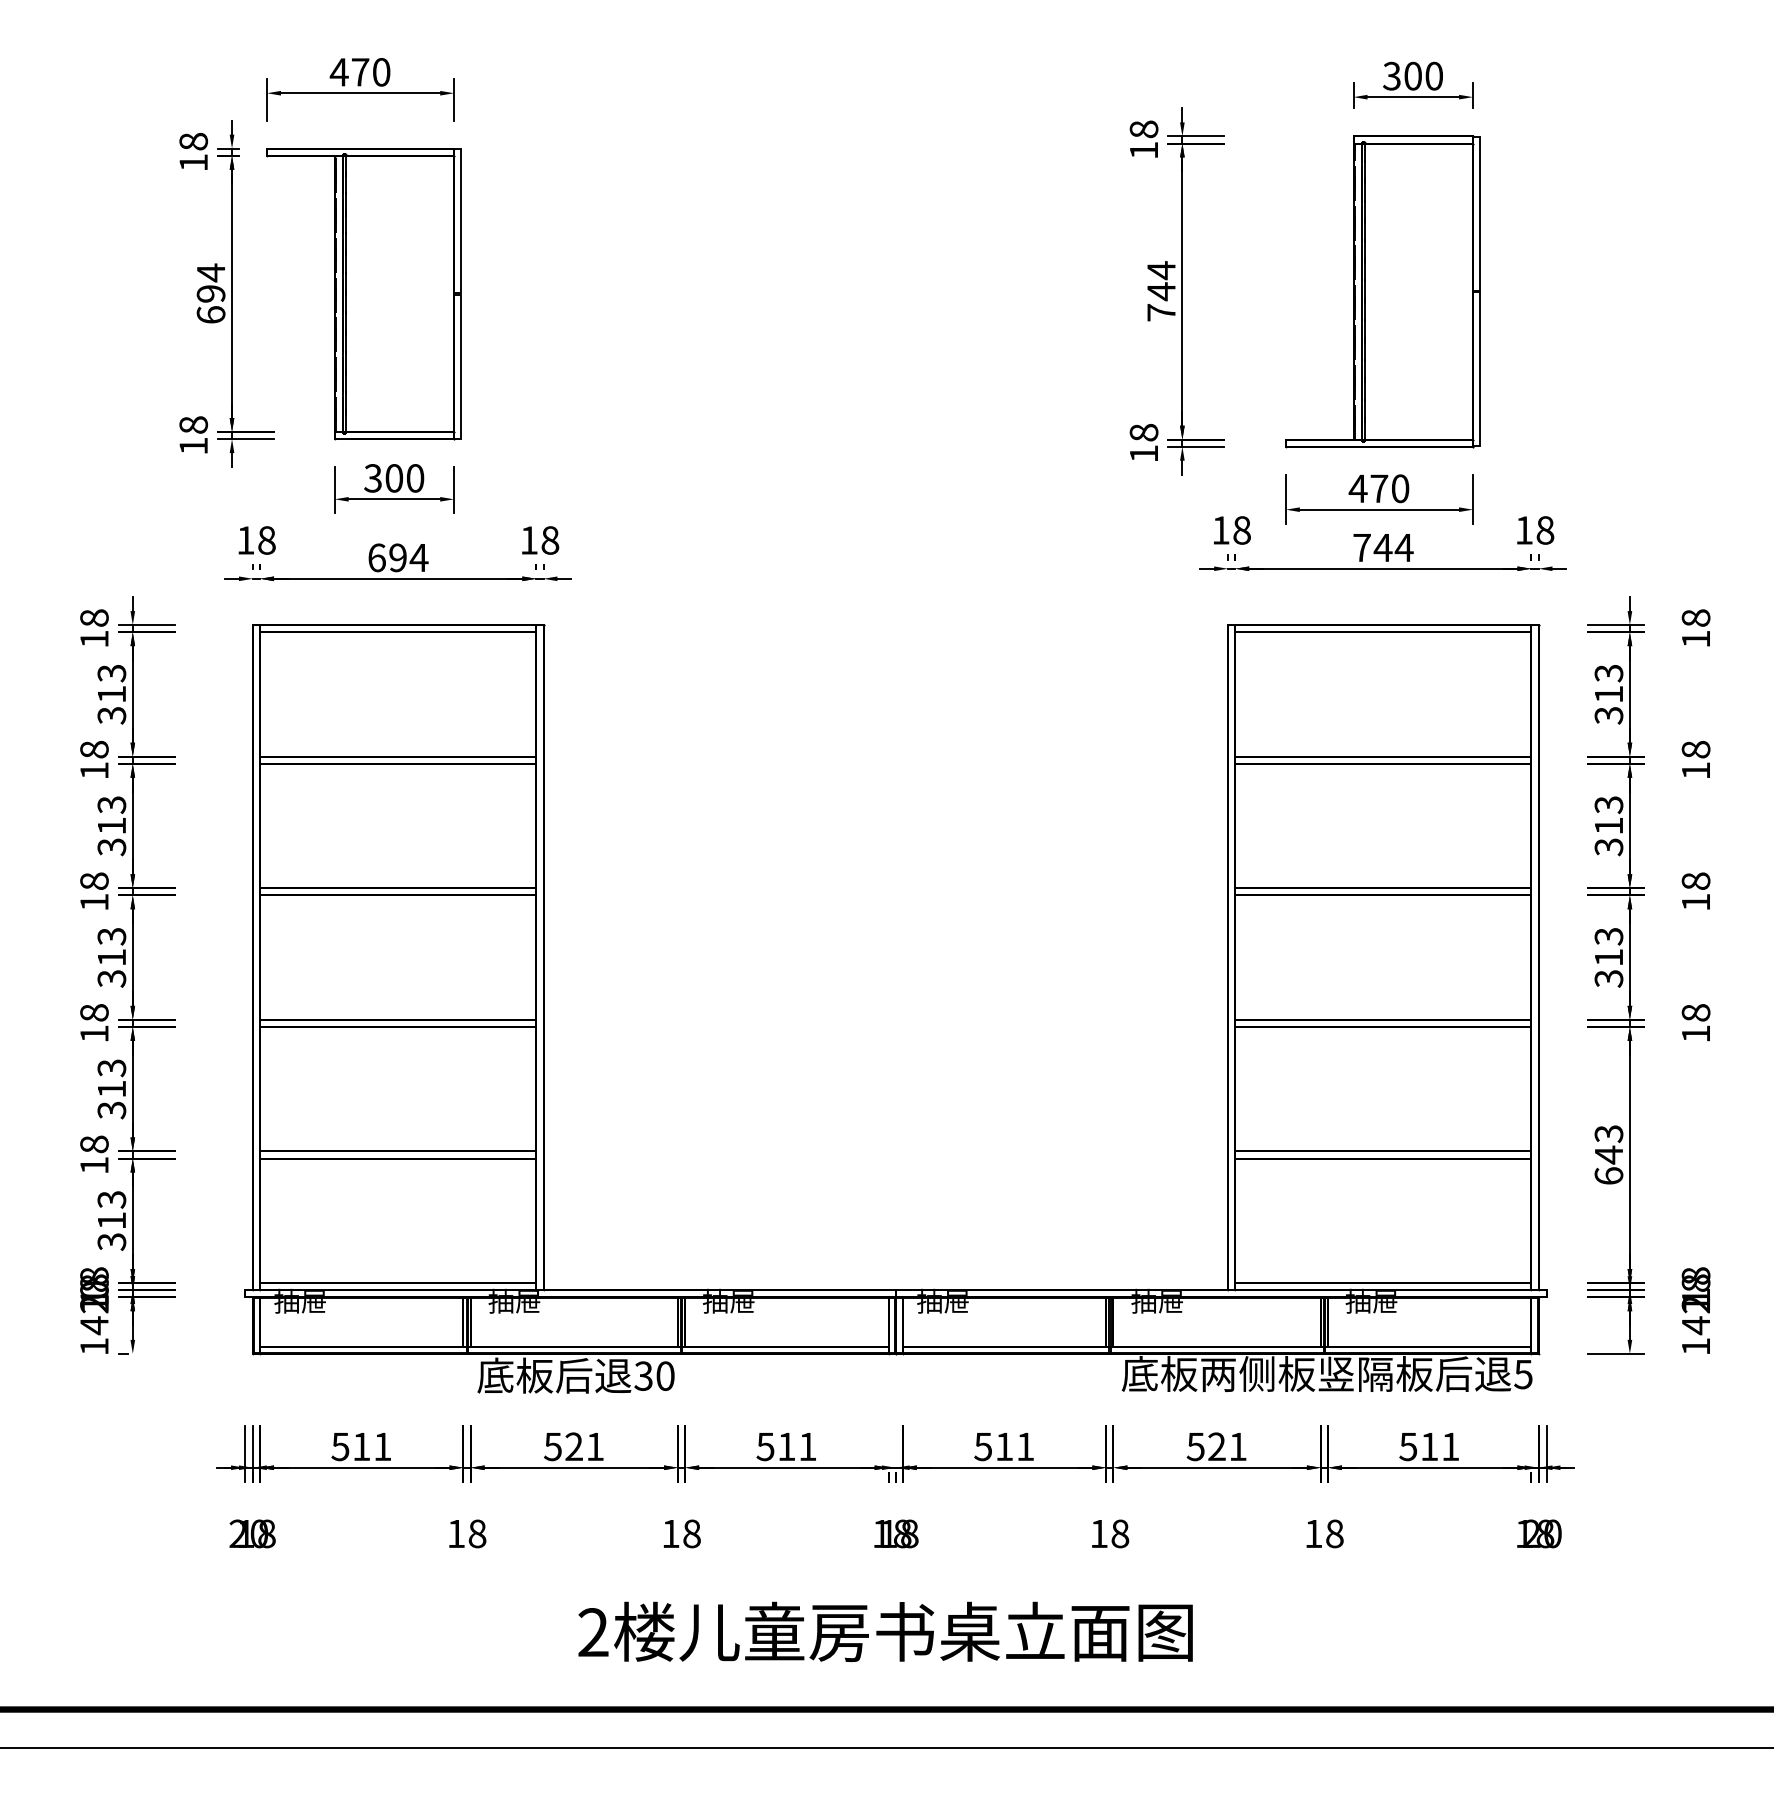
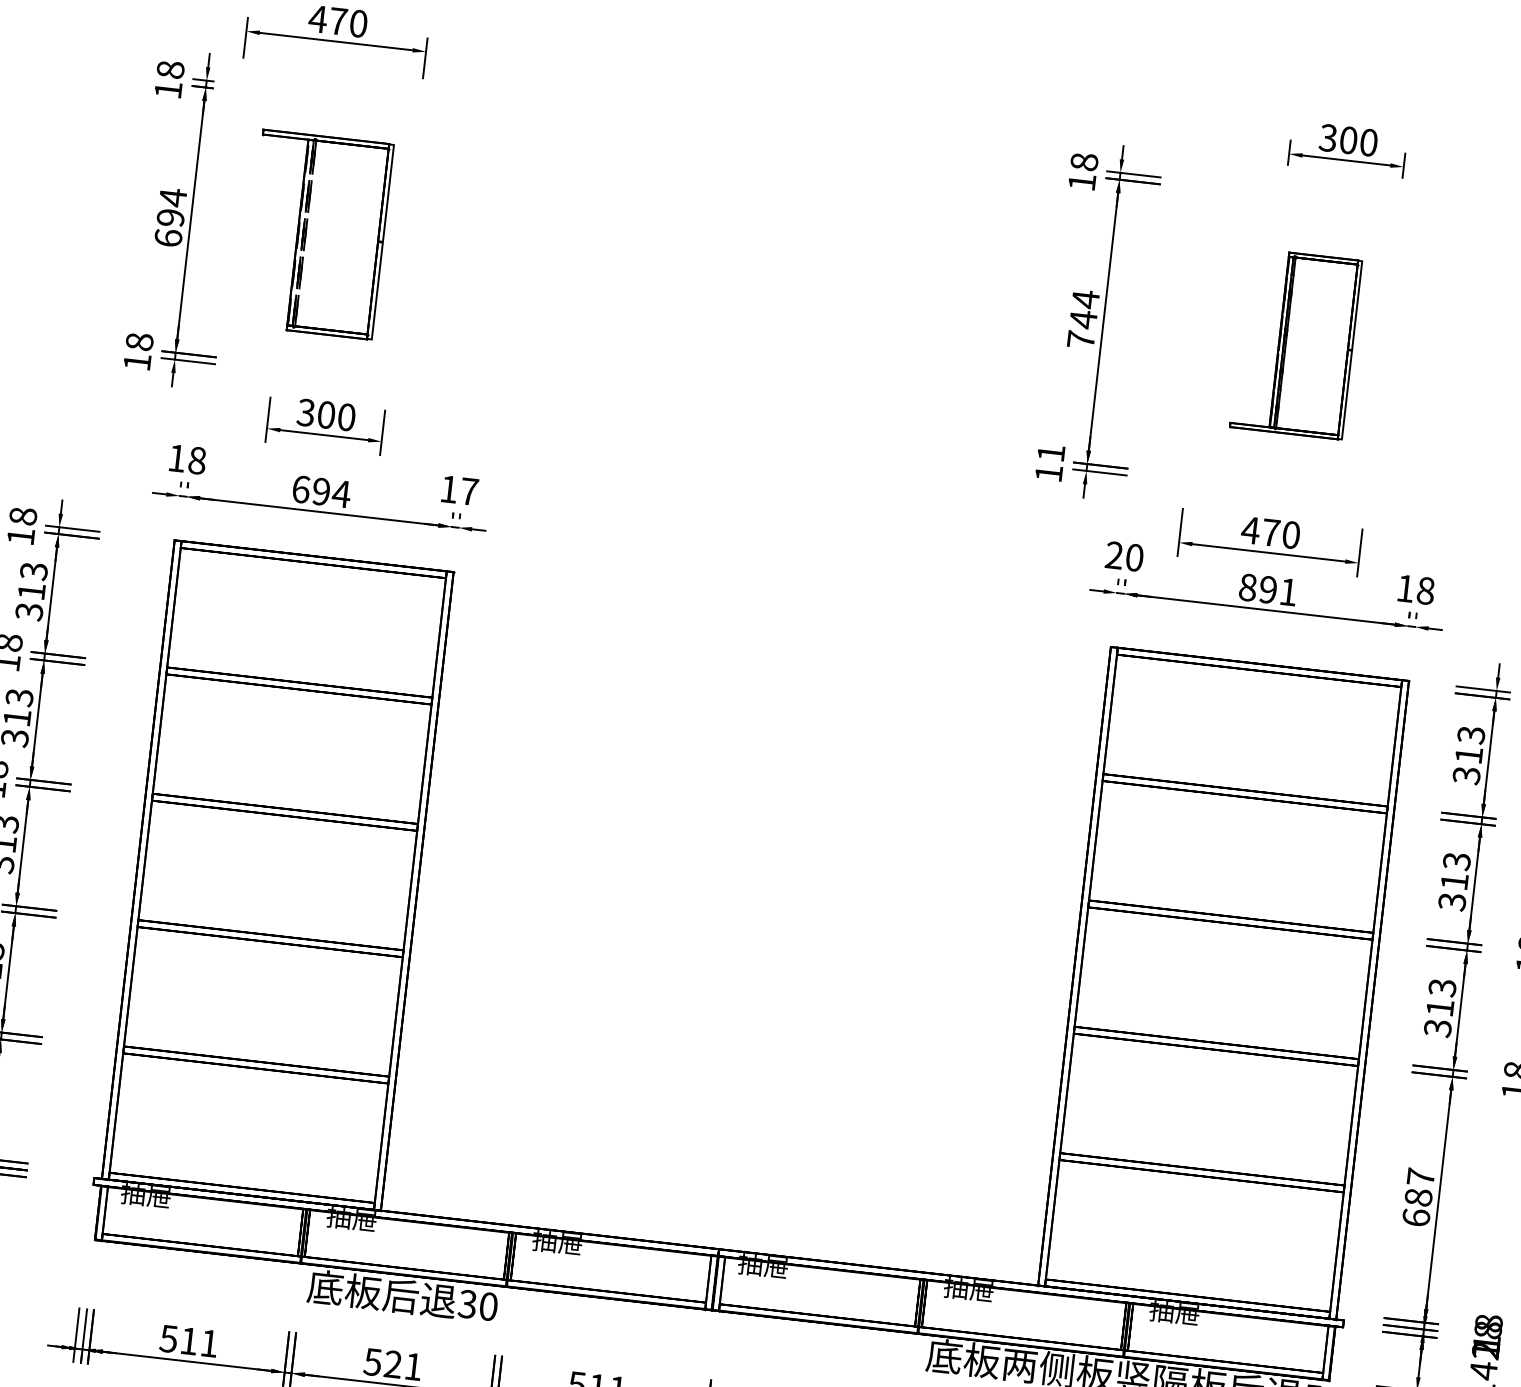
part: (1382, 291) -> (1295, 343), size x0.6
part: (363, 294) -> (316, 235), size x0.7
text: (1143, 432) -> (1050, 452), 18 -> 11
text: (1231, 530) -> (1124, 556), 18 -> 20
text: (550, 540) -> (469, 491), 18 -> 17
text: (1383, 547) -> (1268, 589), 744 -> 891
text: (1608, 1144) -> (1419, 1187), 643 -> 687

